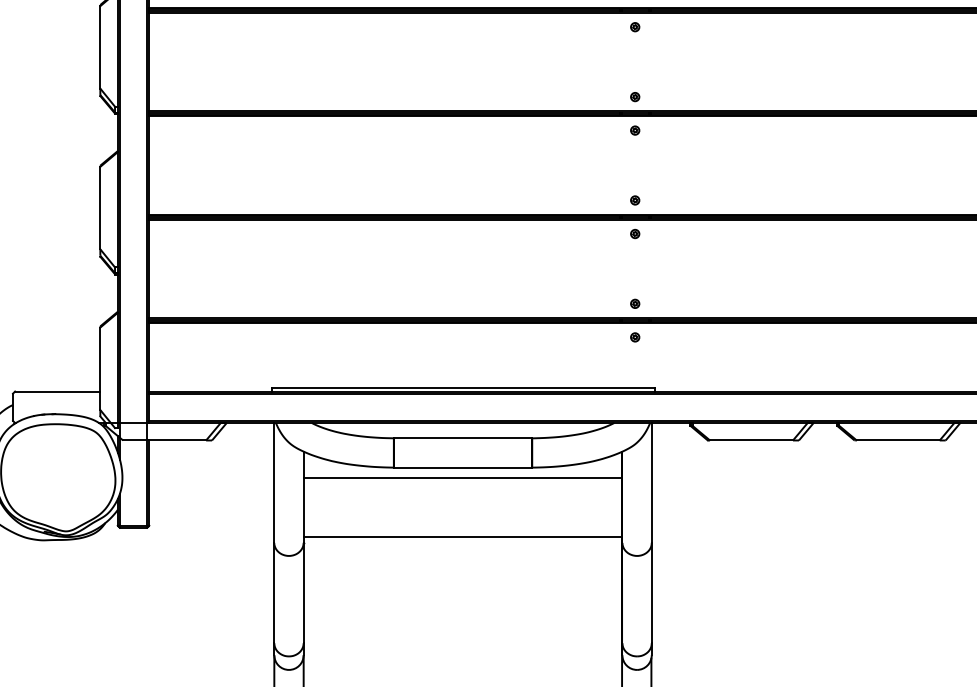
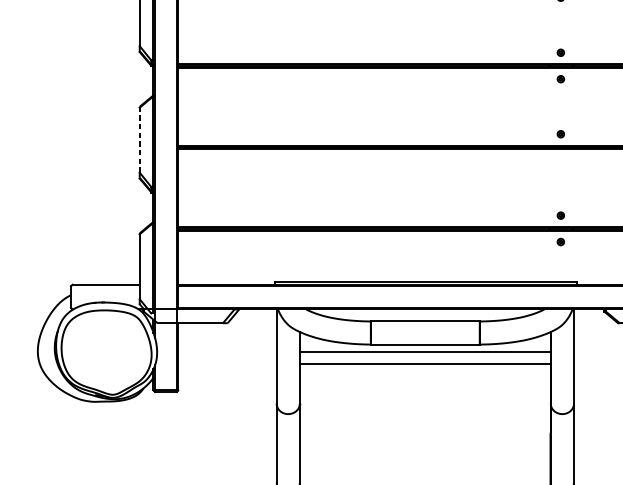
line: (100, 207) -> (139, 139), solid -> dashed
part: (635, 233) -> (561, 160), removed
line: (462, 536) -> (424, 364), moved

